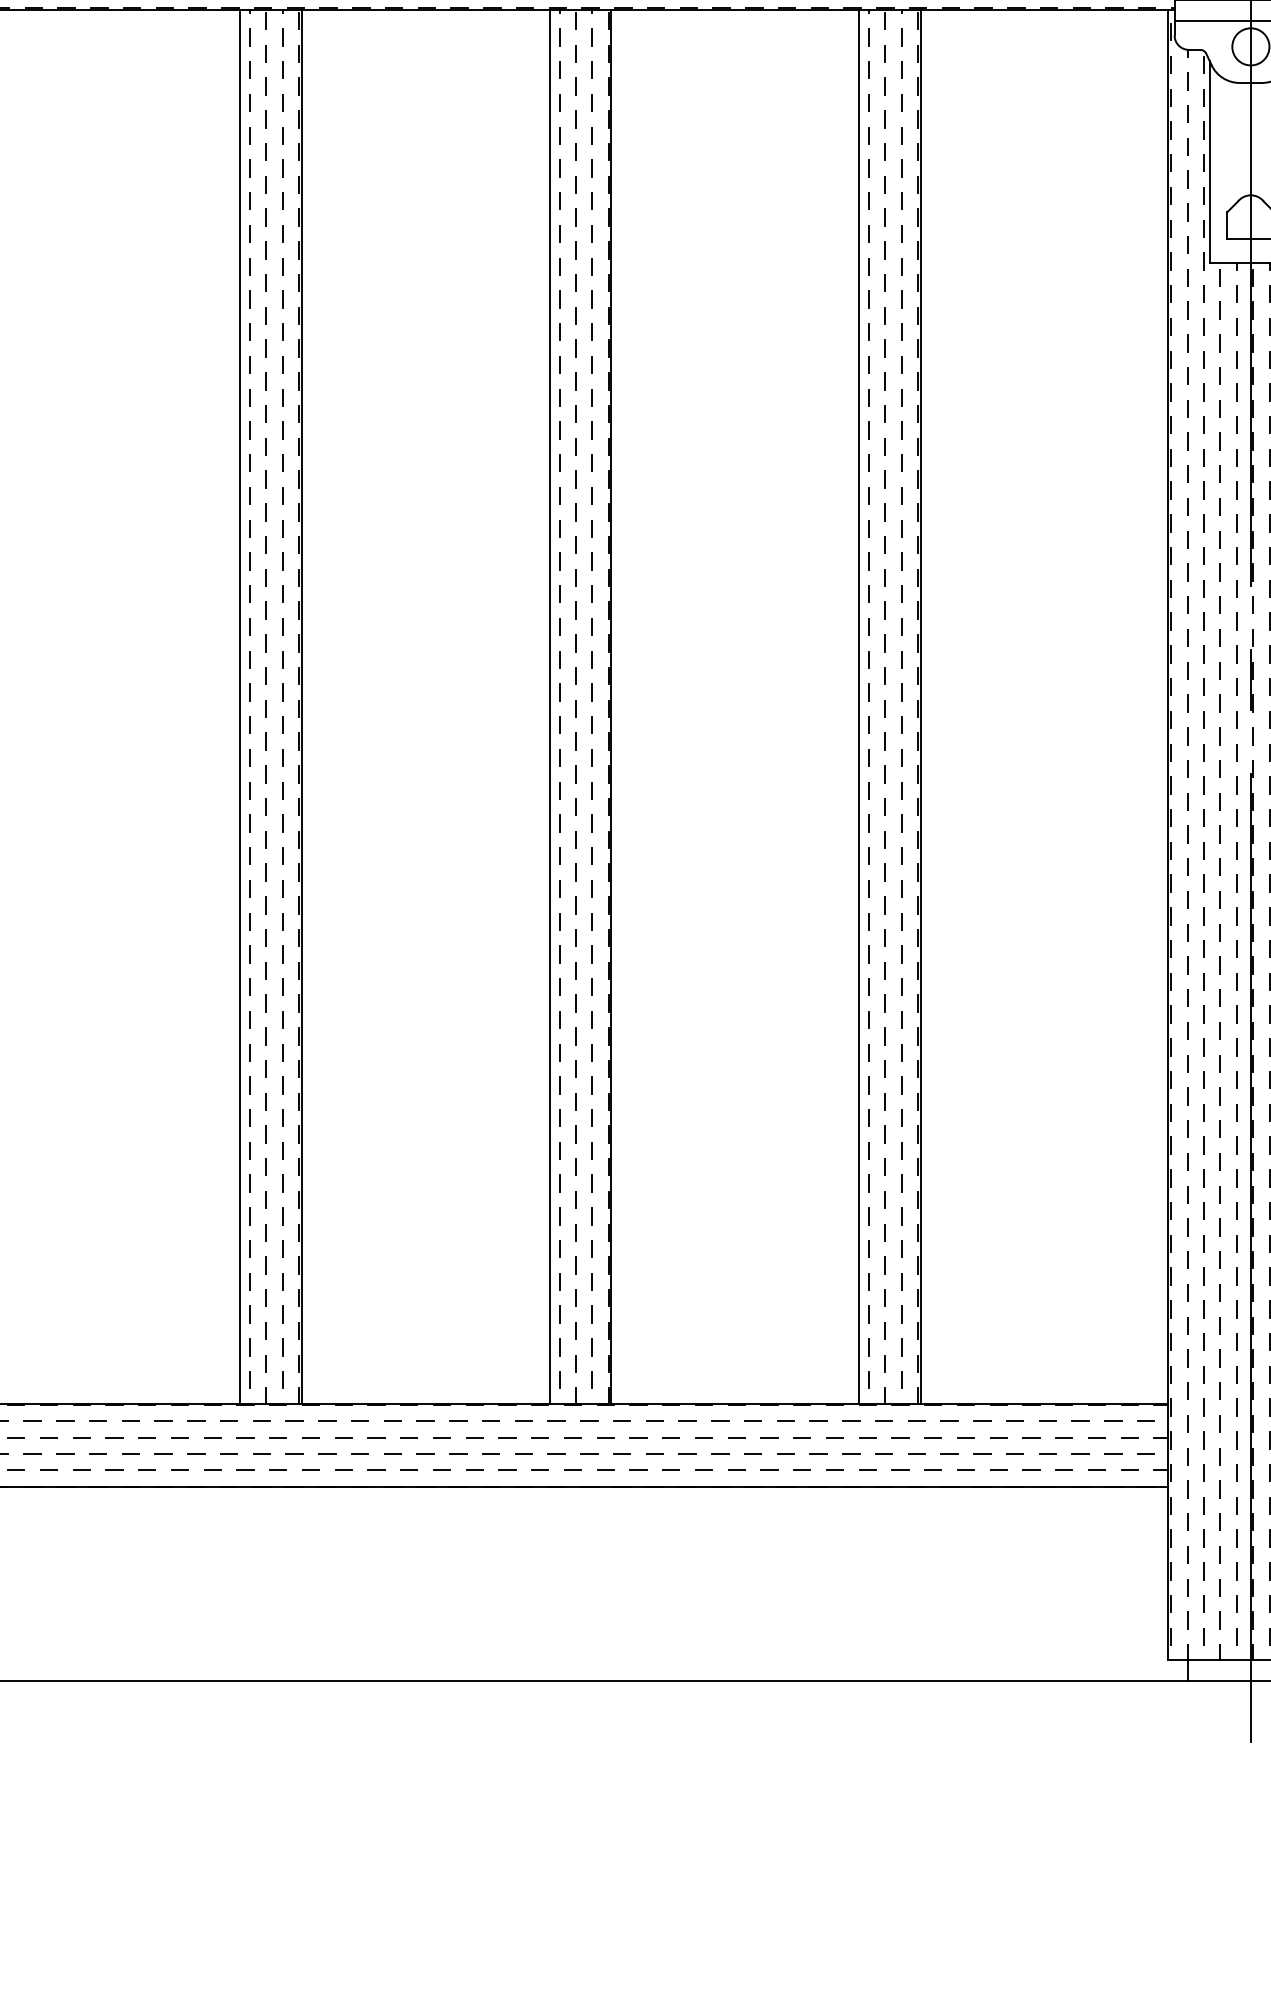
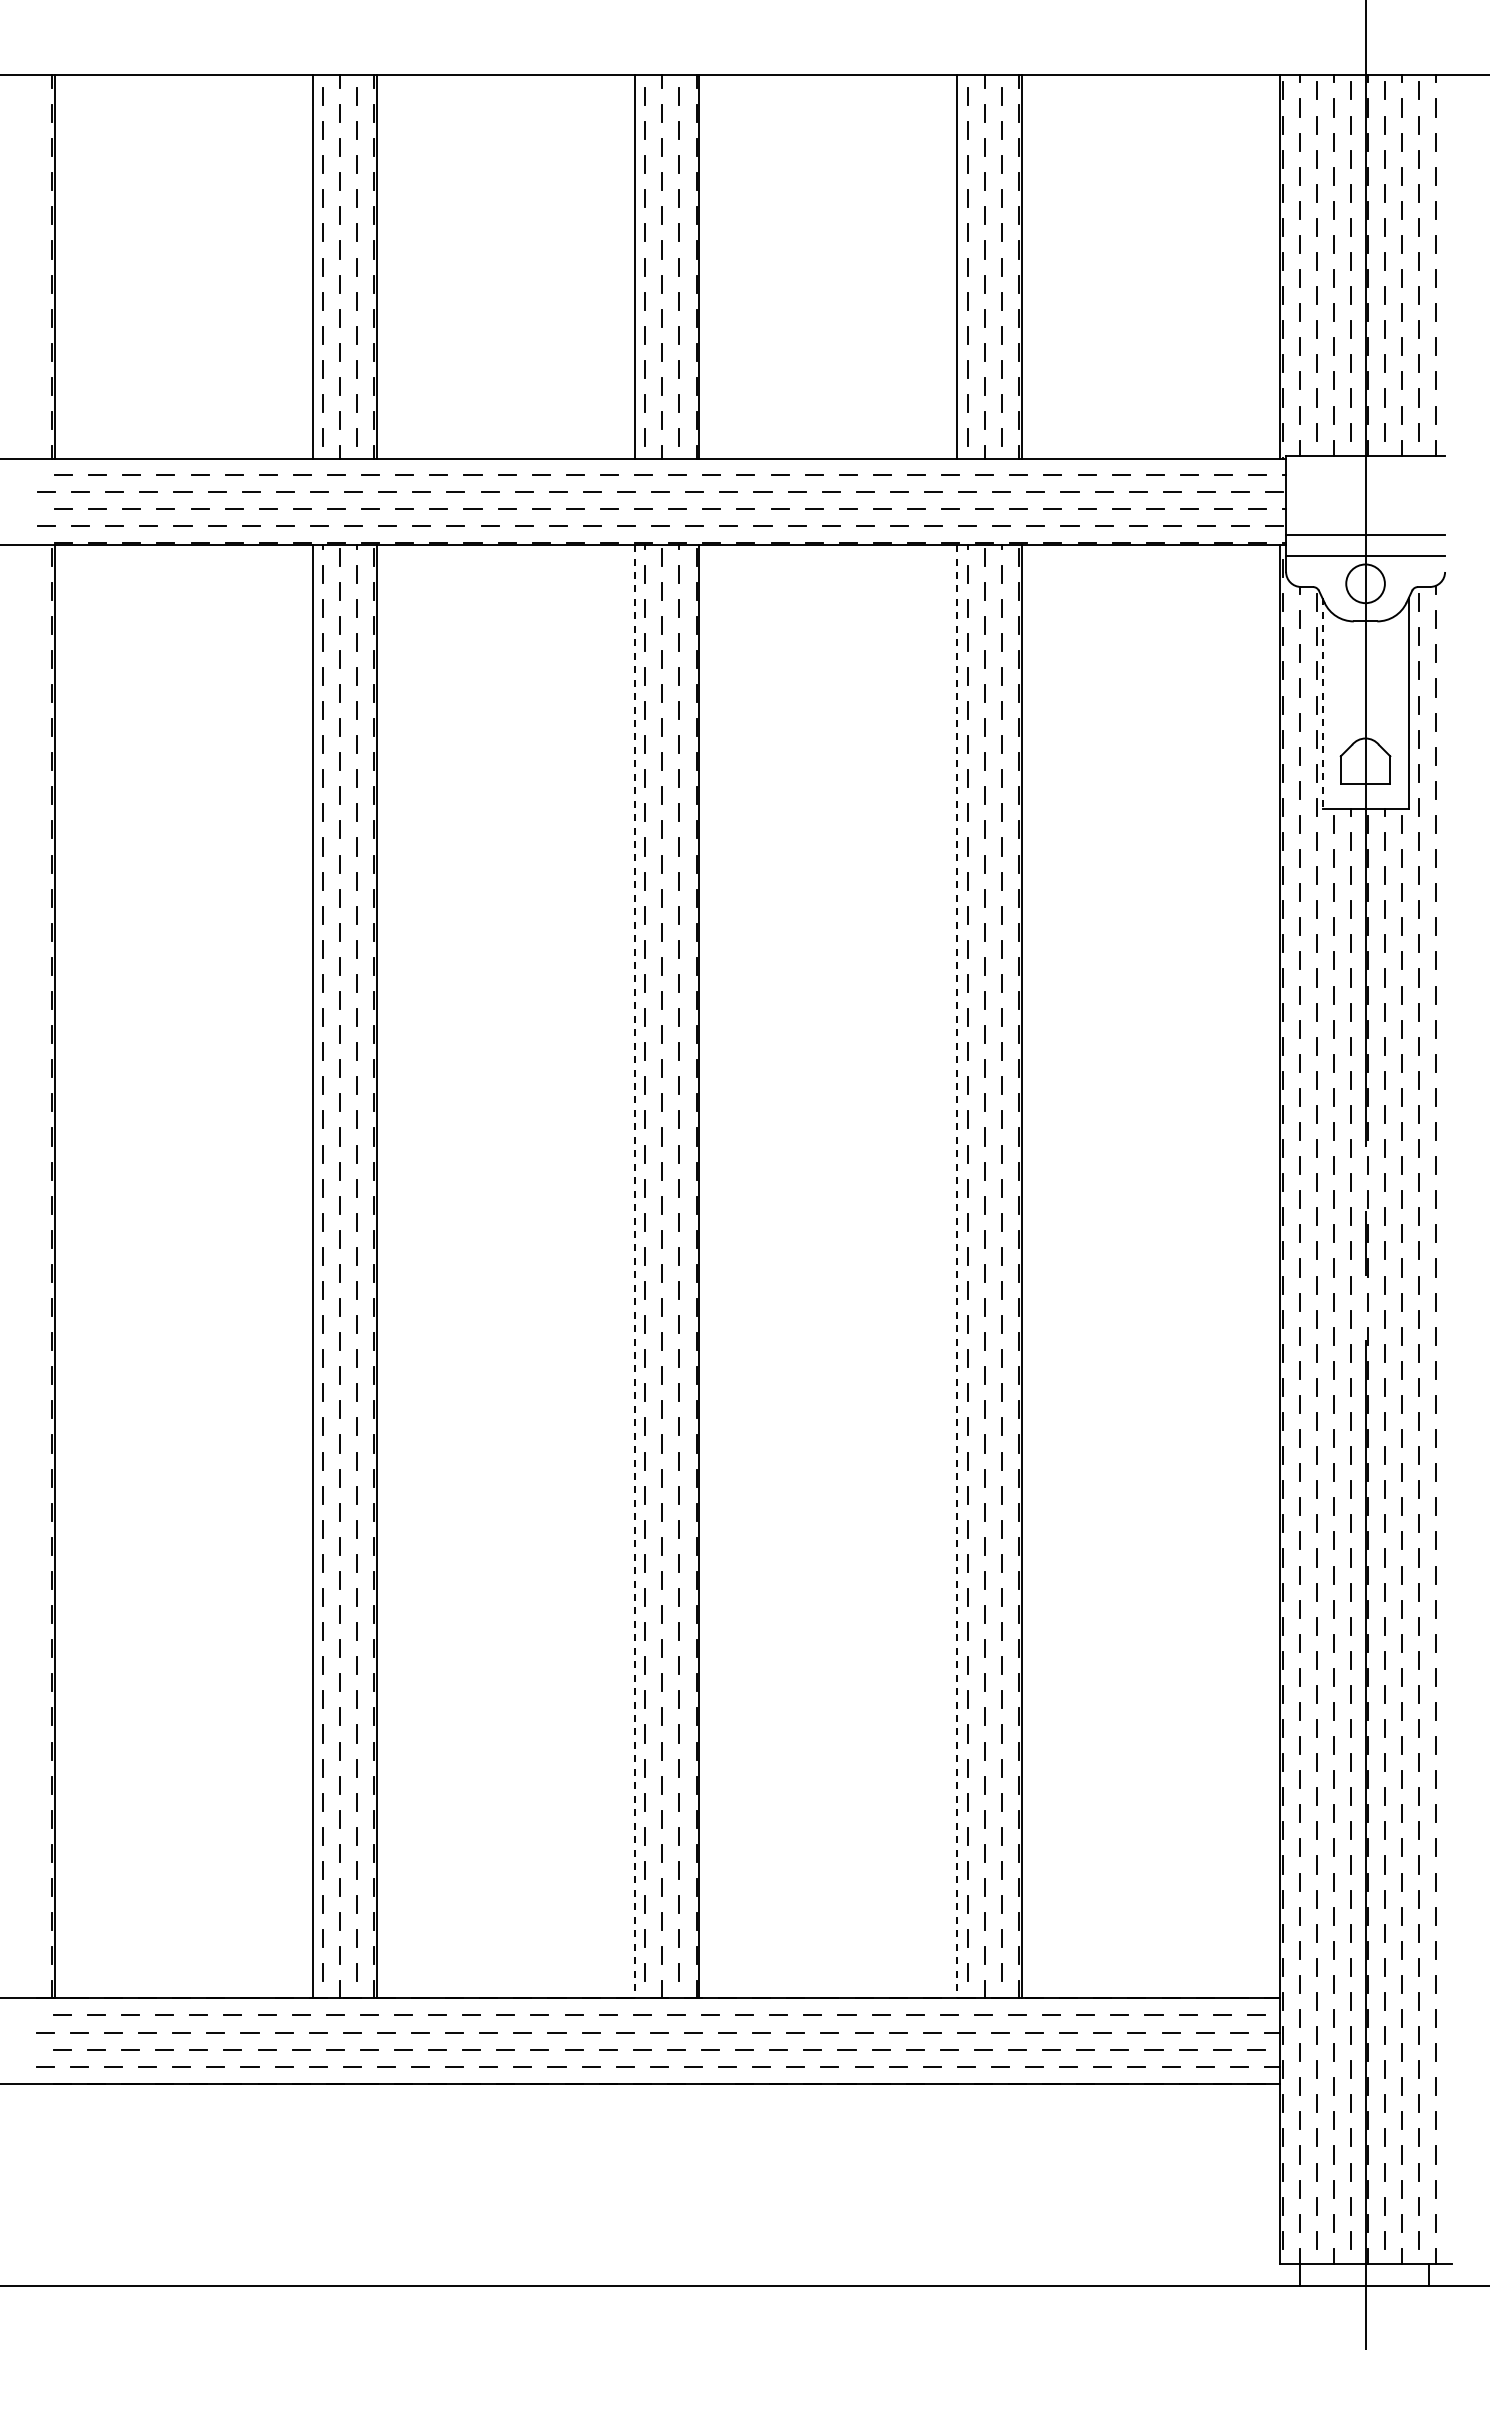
line: (1209, 161) -> (1322, 703), solid -> dashed
line: (549, 707) -> (634, 1272), solid -> dashed
line: (859, 707) -> (957, 1272), solid -> dashed

